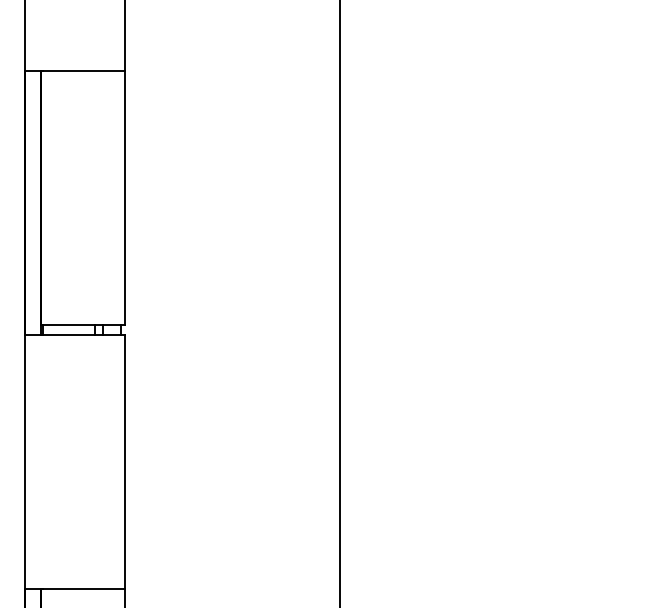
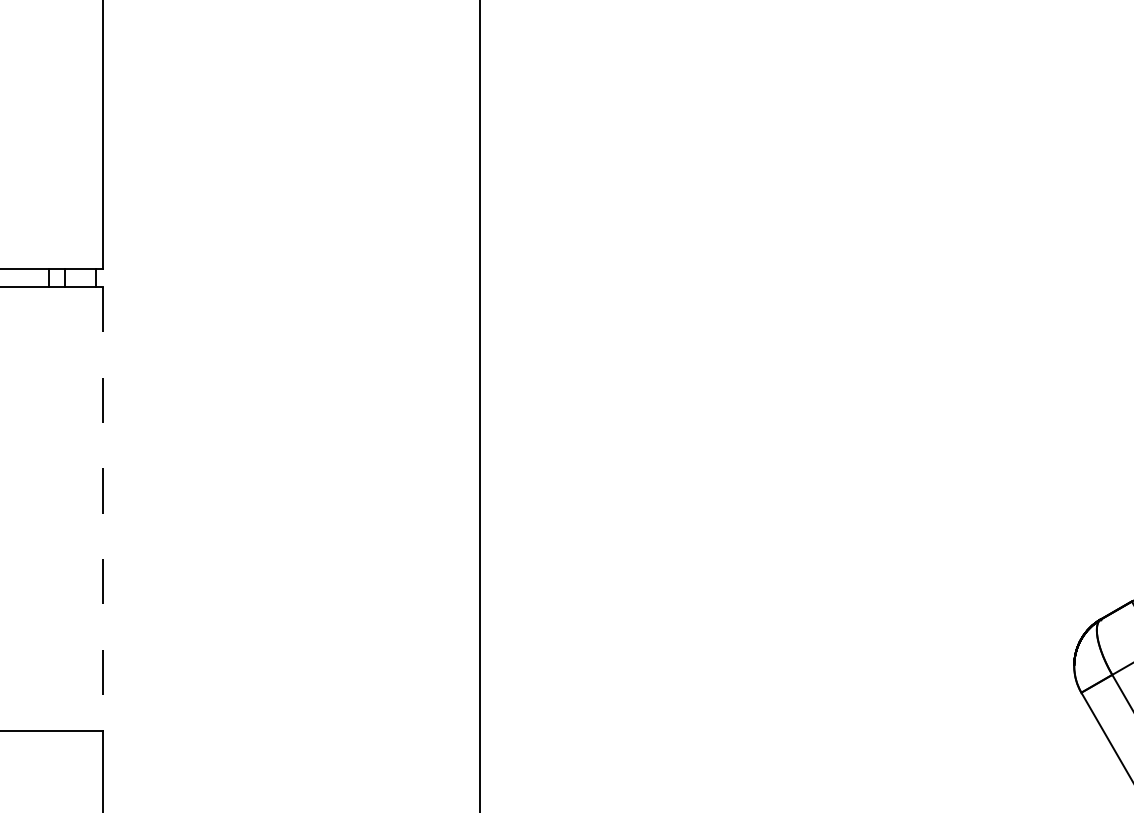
line: (125, 461) -> (103, 508), solid -> dashed

